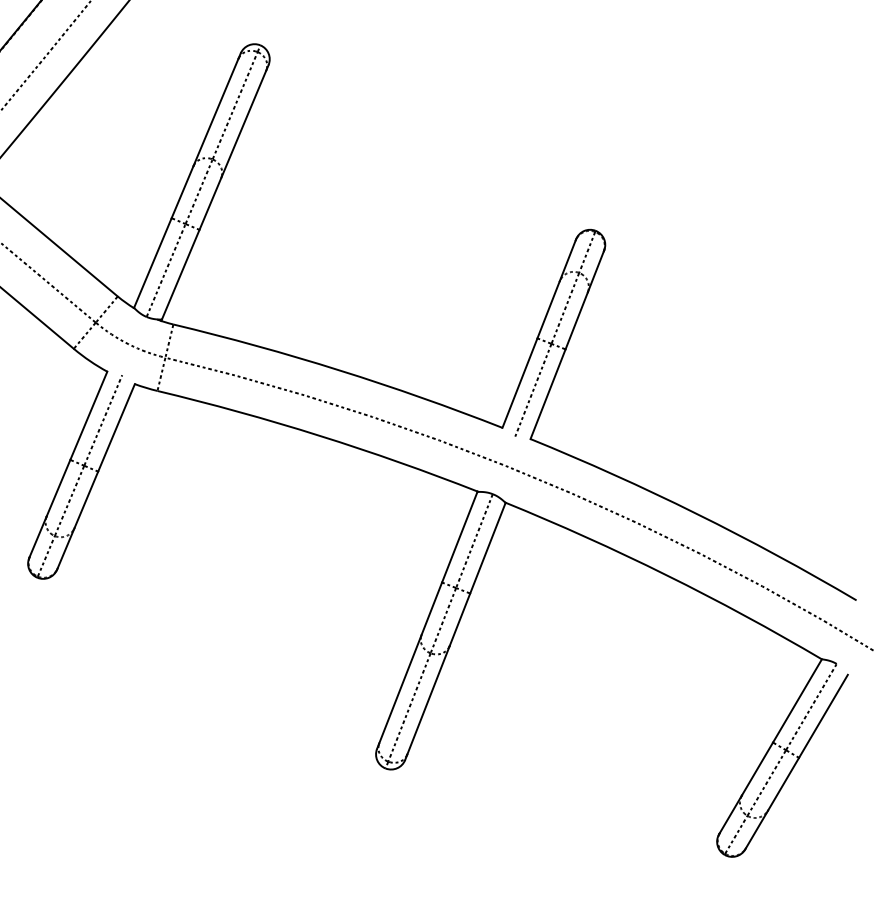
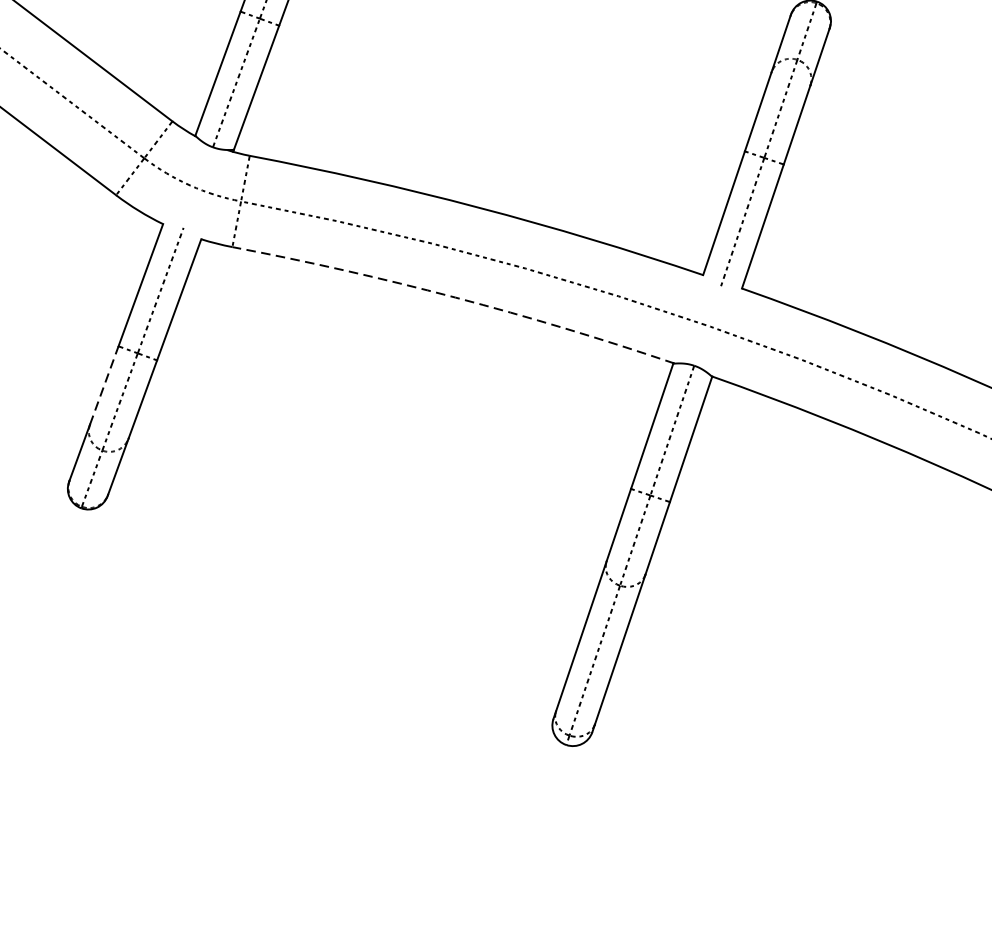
arc: (319, 435) -> (455, 297), solid -> dashed
line: (58, 488) -> (104, 385), solid -> dashed

